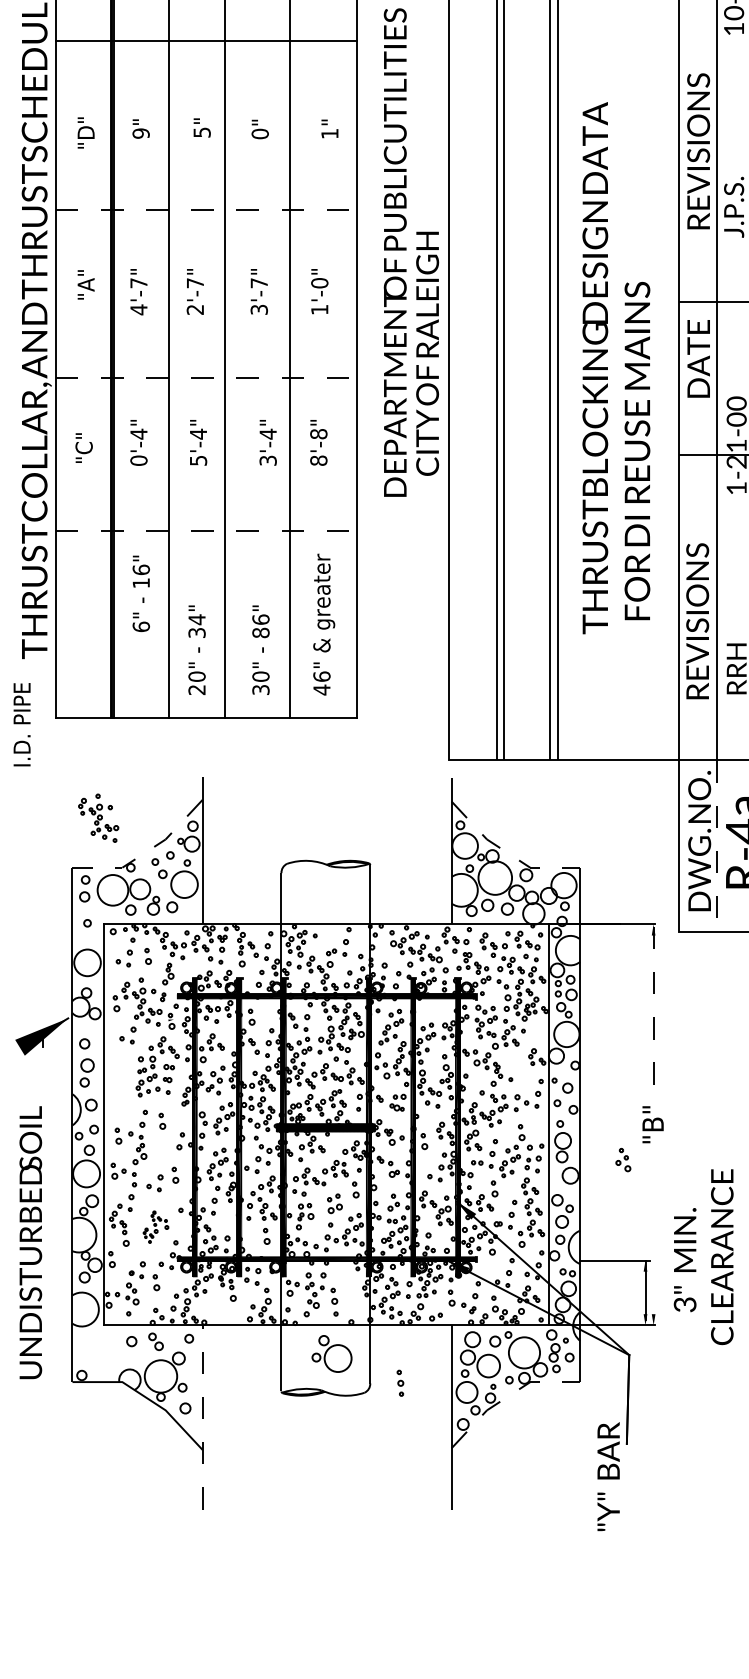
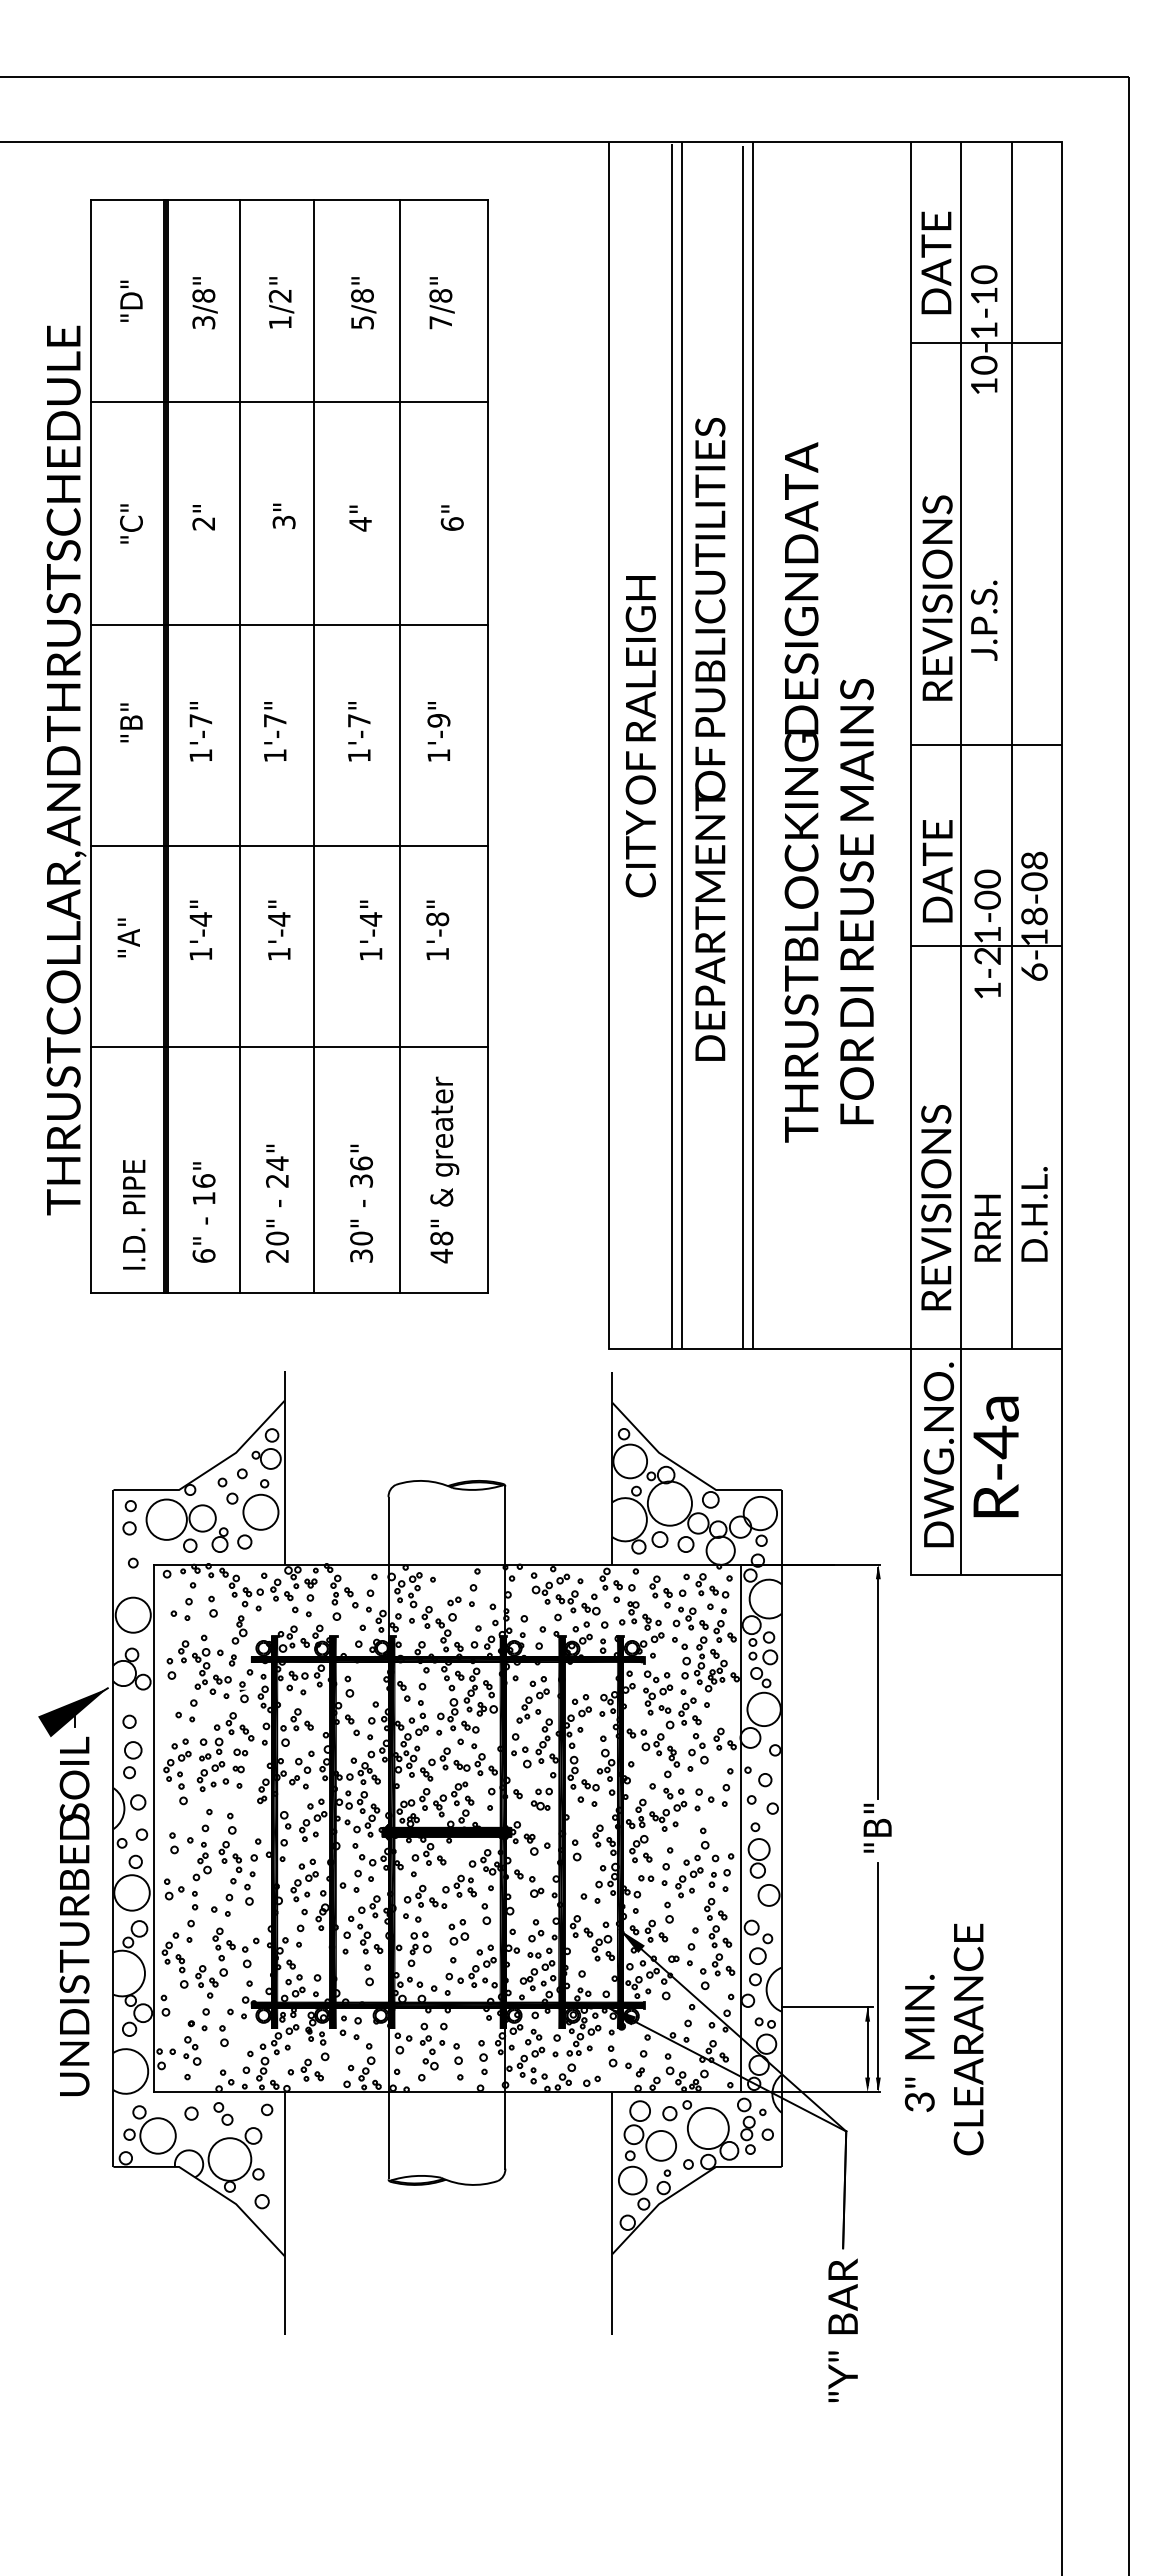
text: (86, 128) -> (131, 516), "D" -> "C"
text: (201, 132) -> (283, 522), 5" -> 3"
text: (140, 133) -> (203, 523), 9" -> 2"
text: (329, 133) -> (451, 523), 1" -> 6"
text: (260, 134) -> (360, 524), 0" -> 4"
text: (698, 150) -> (937, 597), moved
line: (206, 210) -> (290, 624), dashed -> solid
text: (395, 252) -> (710, 739), moved
text: (319, 283) -> (438, 720), 1'-0" -> 1'-9"
text: (86, 284) -> (131, 722), "A" -> "B"
text: (138, 309) -> (200, 755), 4'-7" -> 1'-7"
text: (194, 309) -> (274, 755), 2'-7" -> 1'-7"
text: (258, 309) -> (358, 755), 3'-7" -> 1'-7"
text: (427, 353) -> (640, 736), moved
text: (698, 359) -> (937, 871), moved
text: (615, 368) -> (828, 792), moved
line: (206, 378) -> (290, 845), dashed -> solid
text: (83, 444) -> (128, 932), "C" -> "A"
text: (138, 460) -> (200, 954), 0'-4" -> 1'-4"
text: (198, 460) -> (279, 954), 5'-4" -> 1'-4"
text: (267, 460) -> (370, 953), 3'-4" -> 1'-4"
text: (318, 460) -> (437, 954), 8'-8" -> 1'-8"
line: (206, 531) -> (290, 1047), dashed -> solid
text: (140, 593) -> (203, 1212), moved
text: (697, 621) -> (936, 1207), moved
text: (197, 632) -> (277, 1180), 34" -> 24"
text: (260, 632) -> (361, 1180), 86" -> 36"
text: (321, 676) -> (441, 1238), 46" -> 48"
text: (22, 724) -> (134, 1214), moved
part: (98, 817) -> (147, 1424), removed
line: (716, 846) -> (961, 1462), dashed -> solid
line: (145, 852) -> (209, 1470), dashed -> solid
line: (507, 852) -> (686, 1470), dashed -> solid
line: (653, 1014) -> (878, 1683), dashed -> solid
part: (121, 1081) -> (177, 1771), added
part: (165, 1150) -> (236, 1862), added
part: (623, 1159) -> (698, 1748), moved
part: (156, 1226) -> (223, 1962), size x1.67
line: (653, 1237) -> (878, 1976), added
text: (30, 1241) -> (74, 1915), moved
text: (703, 1257) -> (943, 2039), moved
part: (218, 1308) -> (305, 2069), added
part: (331, 1353) -> (149, 2129), moved
part: (399, 1383) -> (482, 2057), moved
line: (507, 1396) -> (686, 2186), dashed -> solid
line: (202, 1417) -> (284, 2213), dashed -> solid
text: (608, 1475) -> (842, 2329), moved

